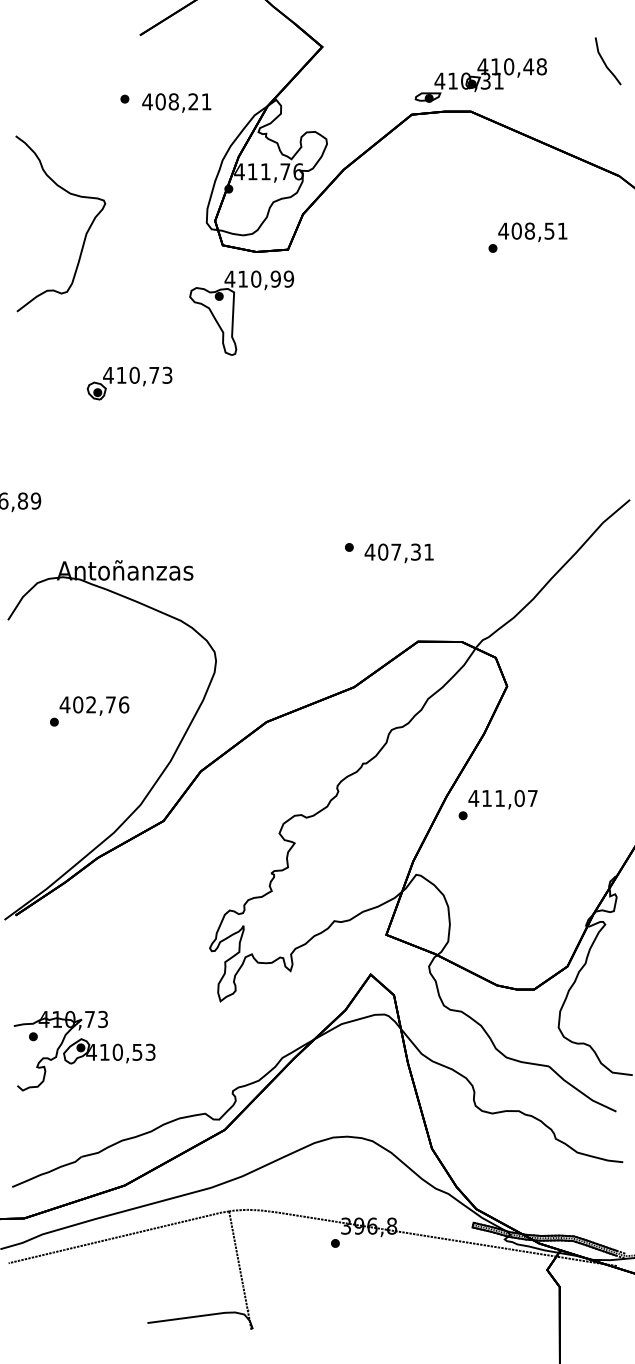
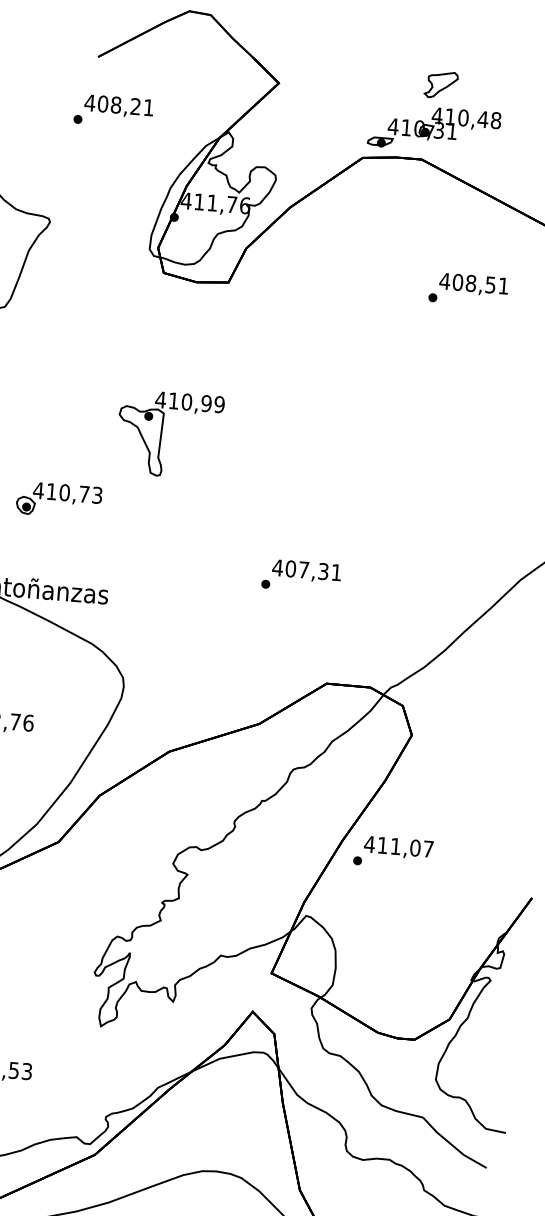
part: (484, 35) -> (441, 84), added
text: (176, 102) -> (118, 105), moved
part: (234, 312) -> (162, 433), moved
part: (129, 383) -> (58, 500), moved
text: (398, 553) -> (306, 571), moved

